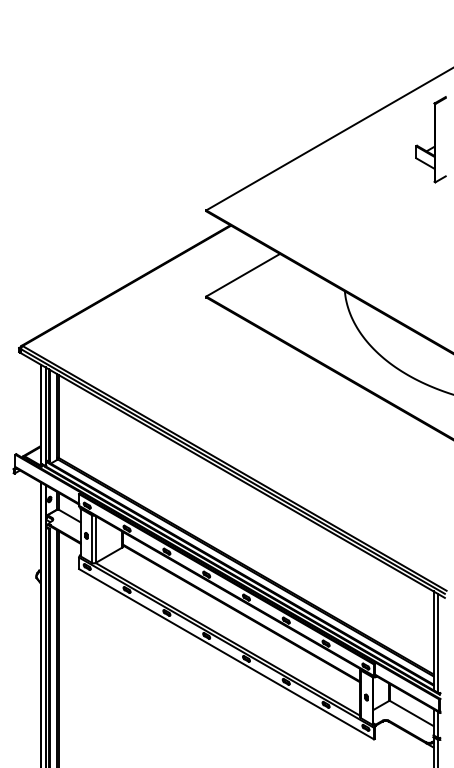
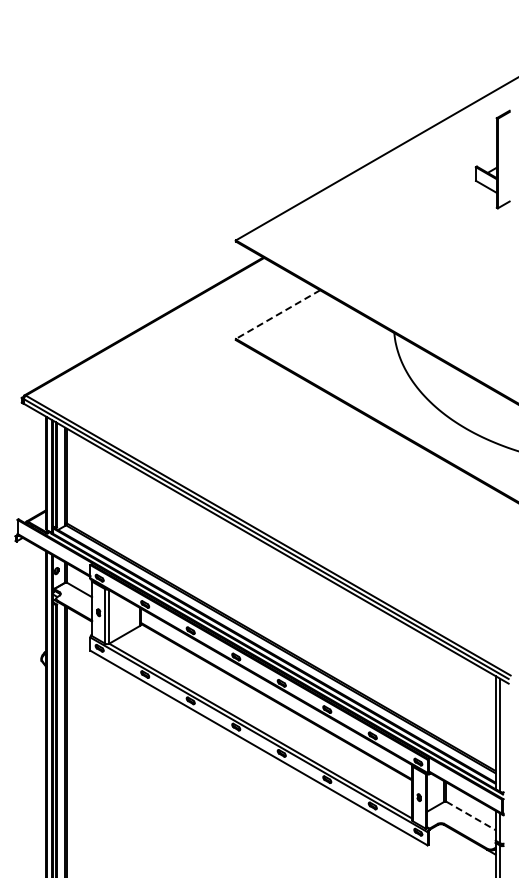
line: (243, 275) -> (278, 314), solid -> dashed
line: (412, 714) -> (471, 816), solid -> dashed

